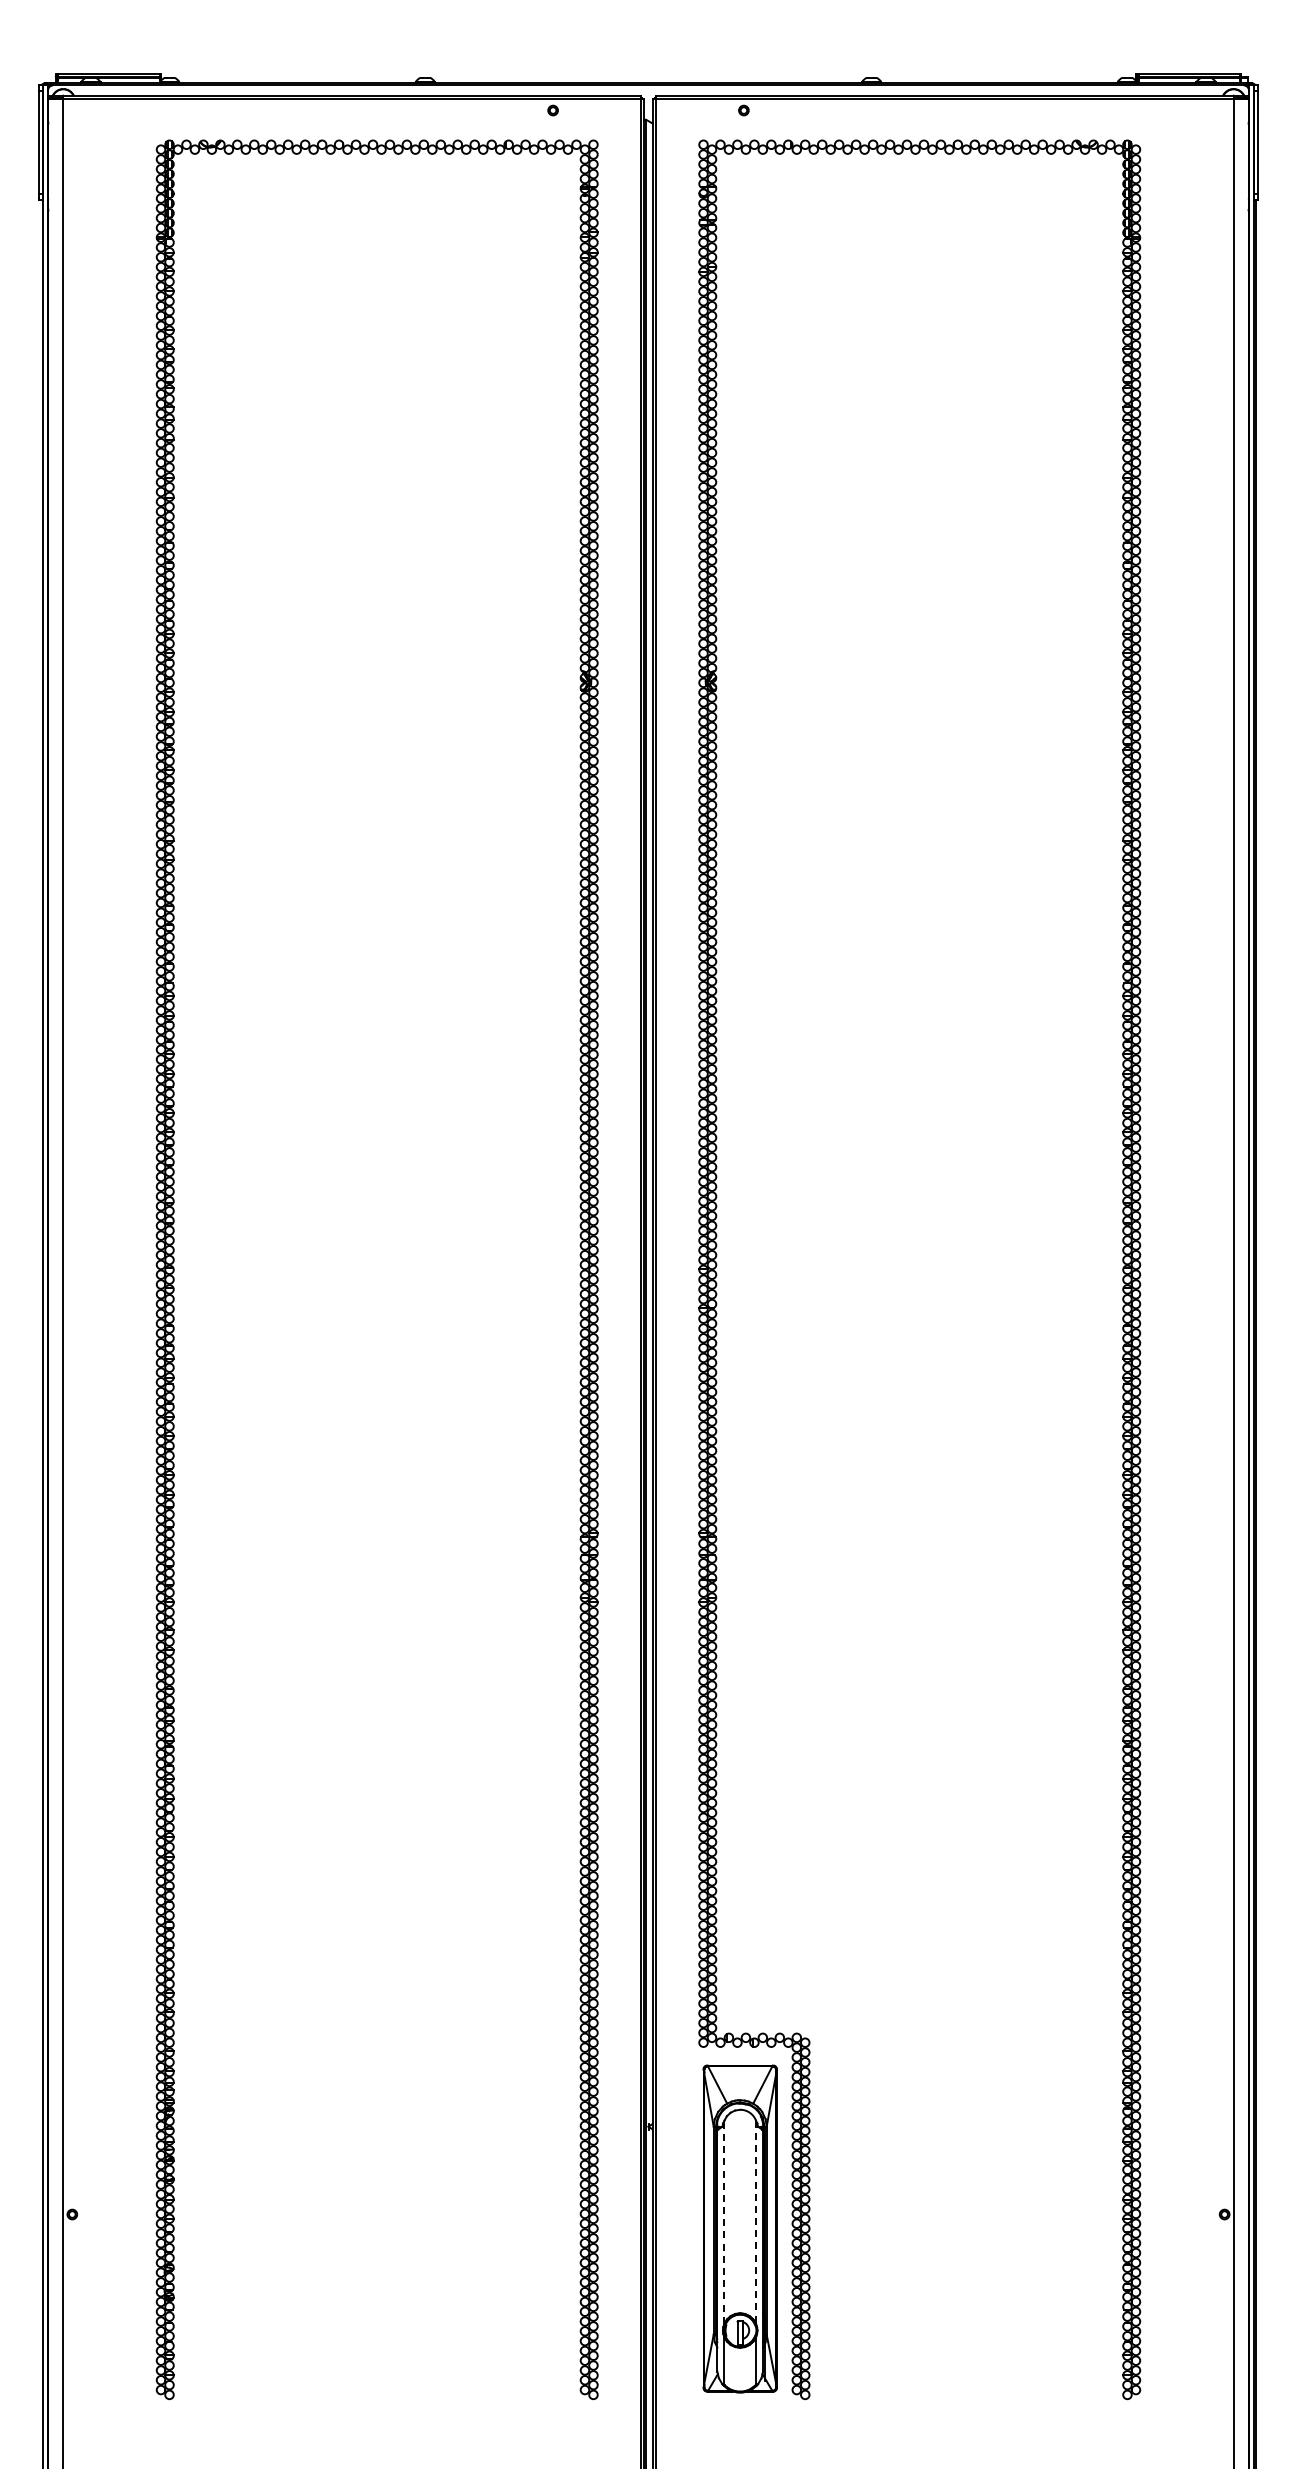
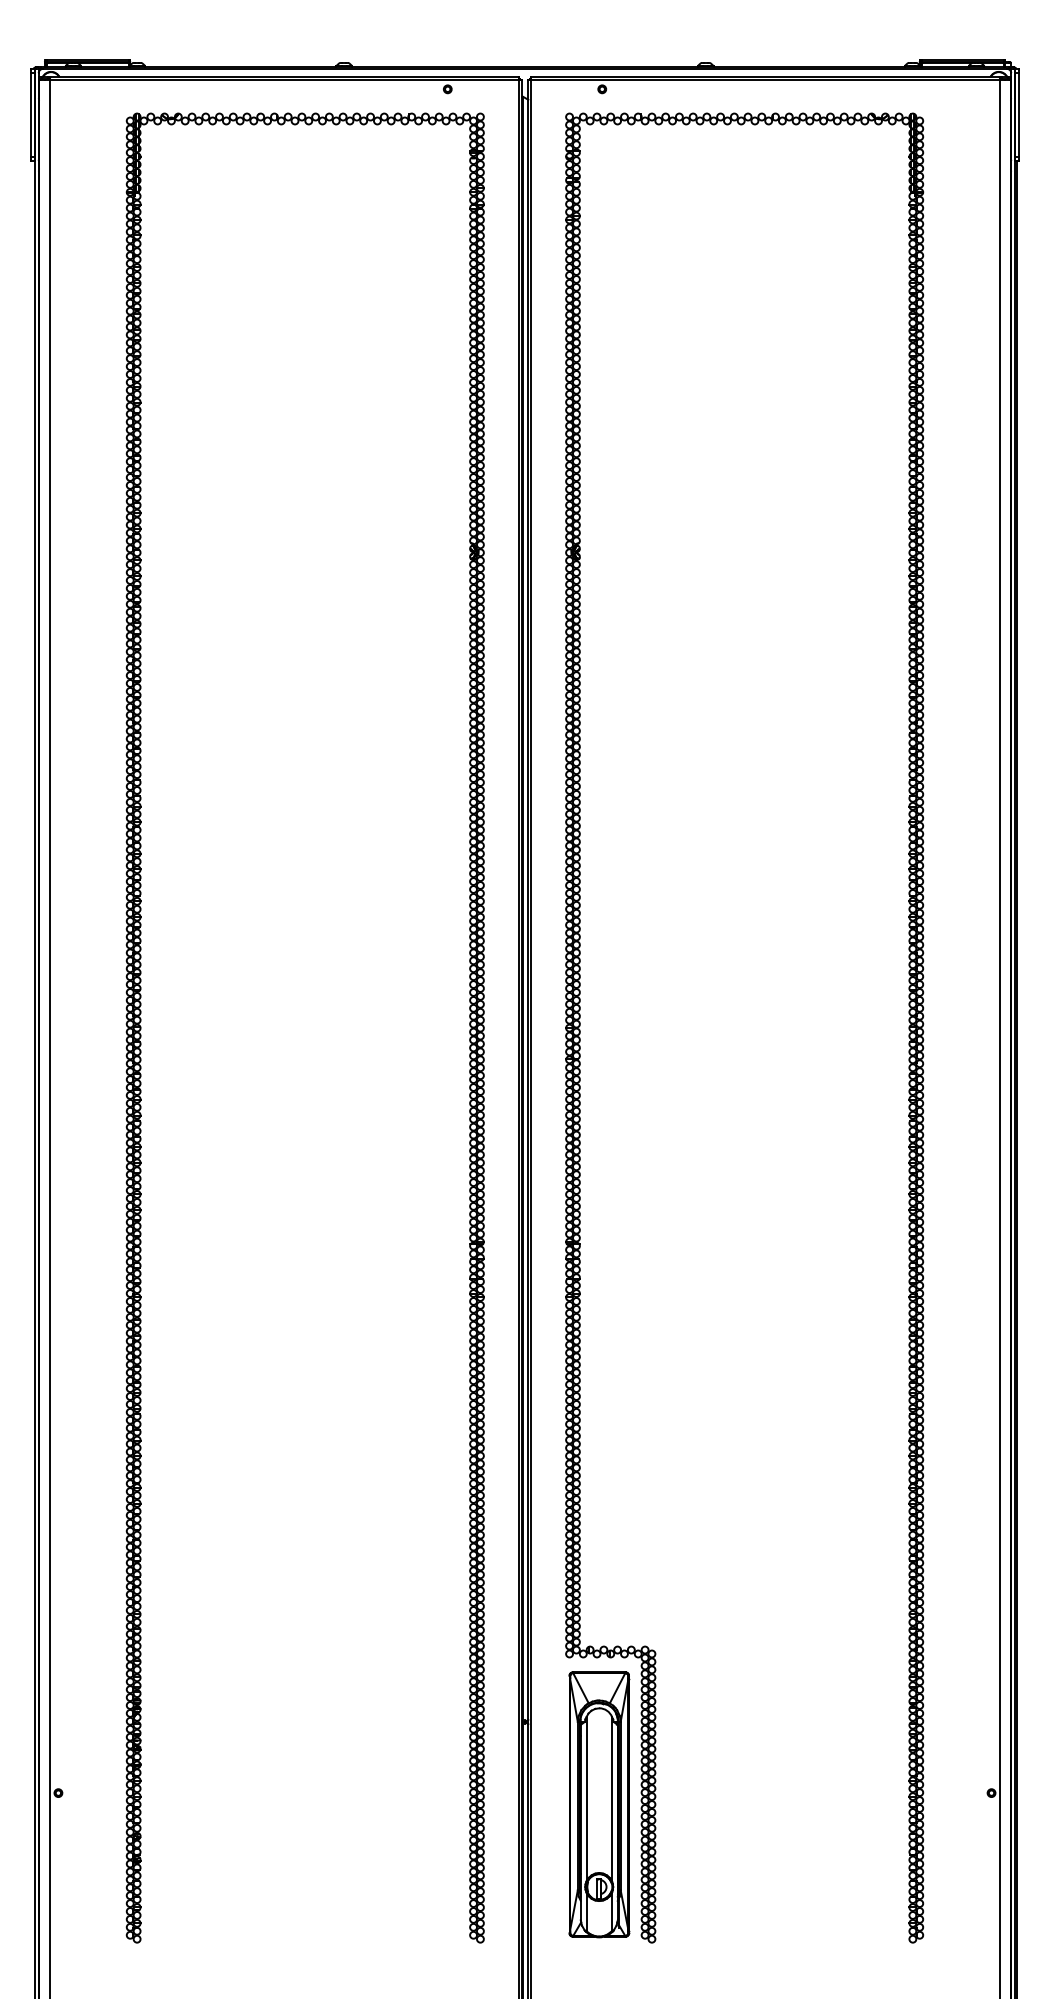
line: (724, 2221) -> (586, 1798), dashed -> solid
line: (756, 2222) -> (612, 1799), dashed -> solid

